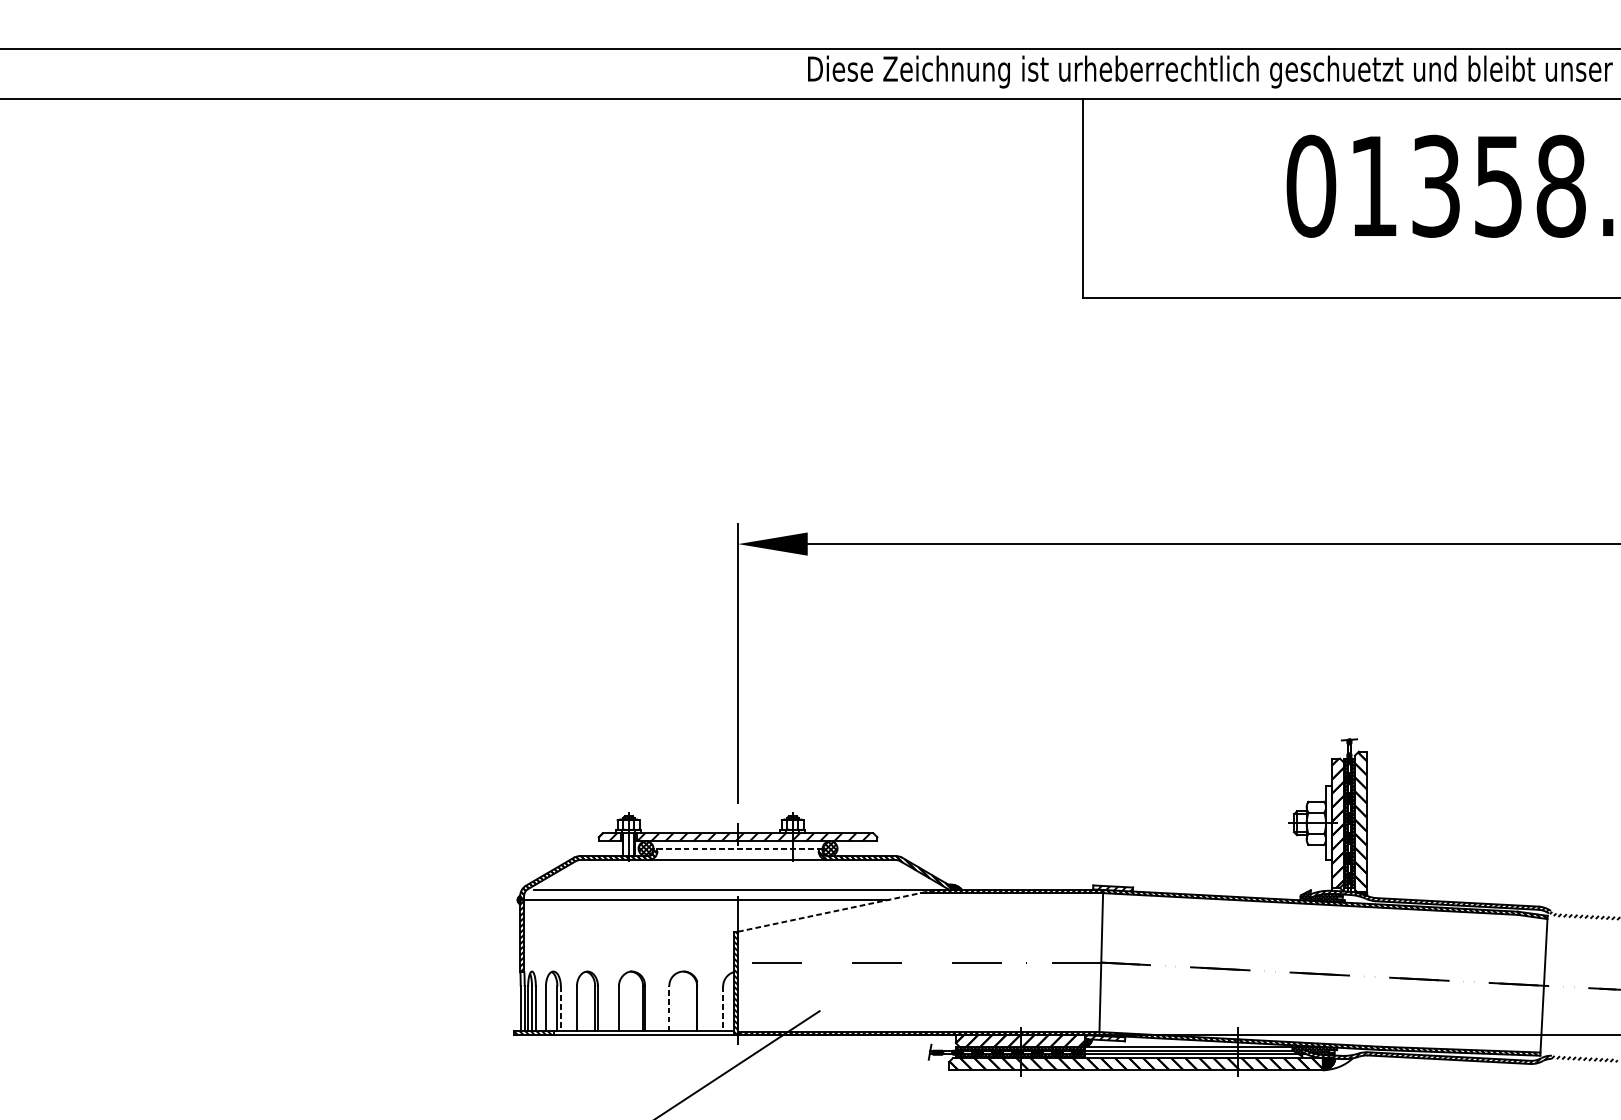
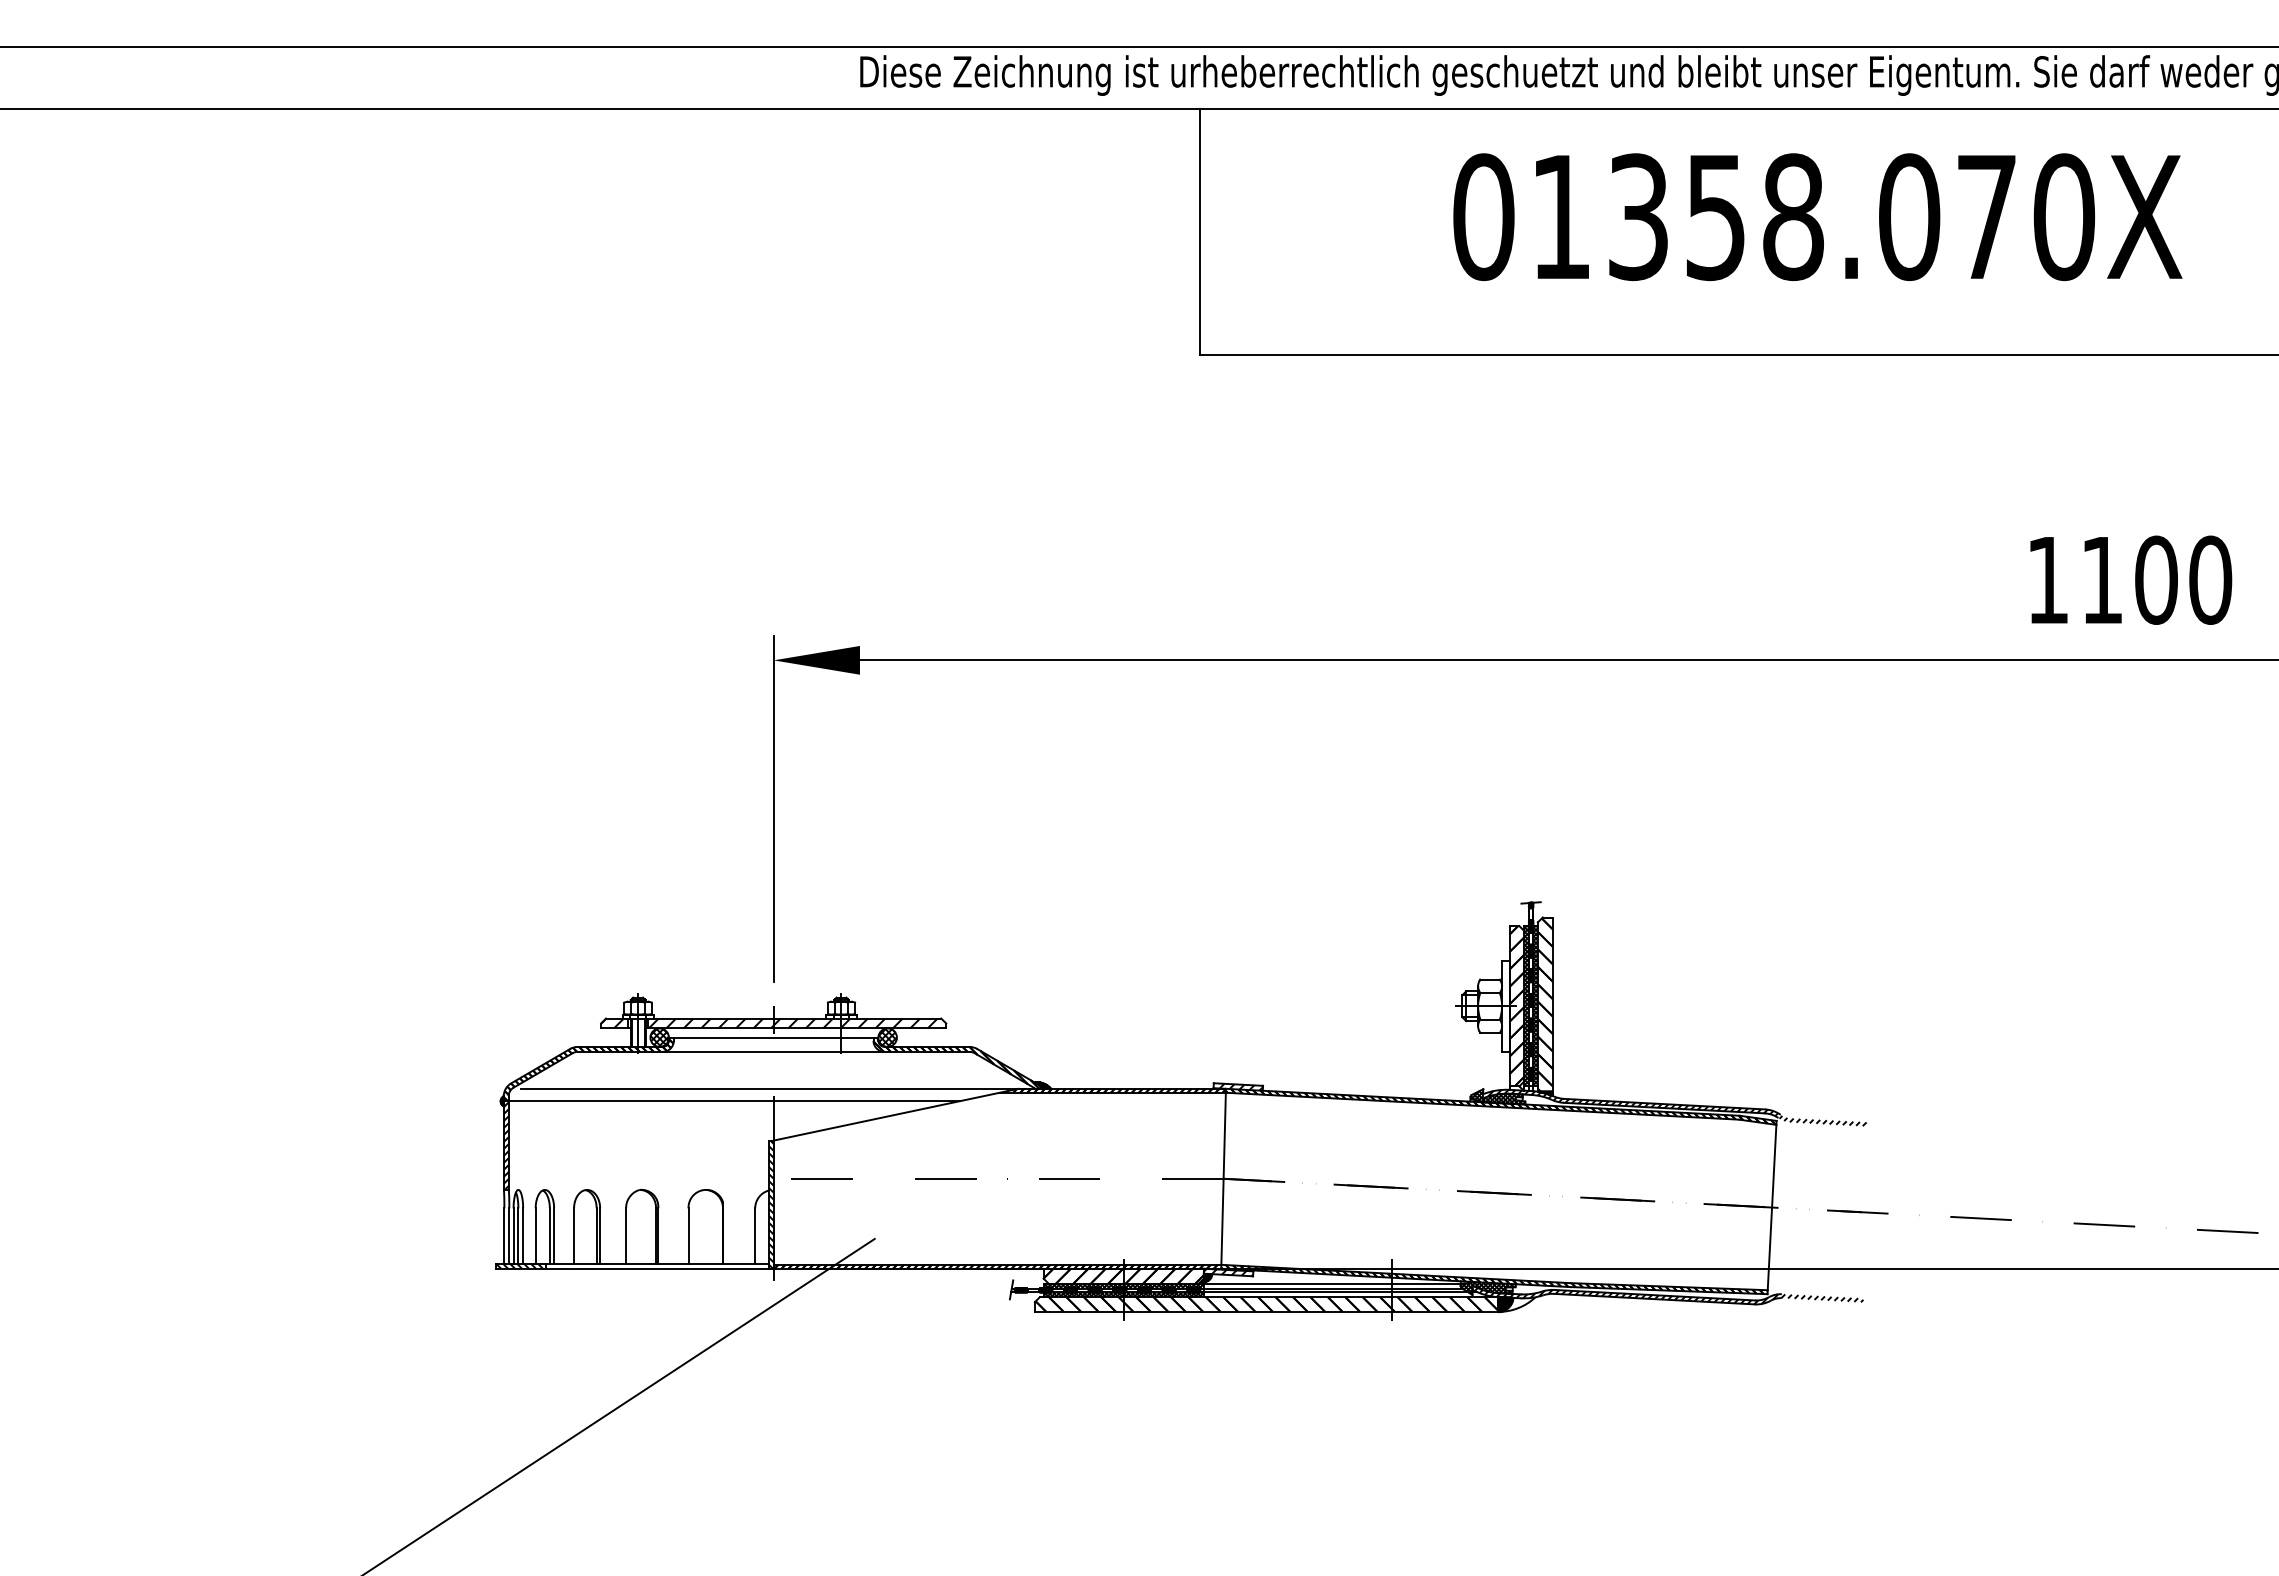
line: (737, 849) -> (773, 1038), dashed -> solid
line: (837, 910) -> (896, 1114), dashed -> solid
line: (561, 1009) -> (554, 1236), dashed -> solid
line: (669, 1009) -> (688, 1236), dashed -> solid
line: (723, 1009) -> (755, 1236), dashed -> solid

